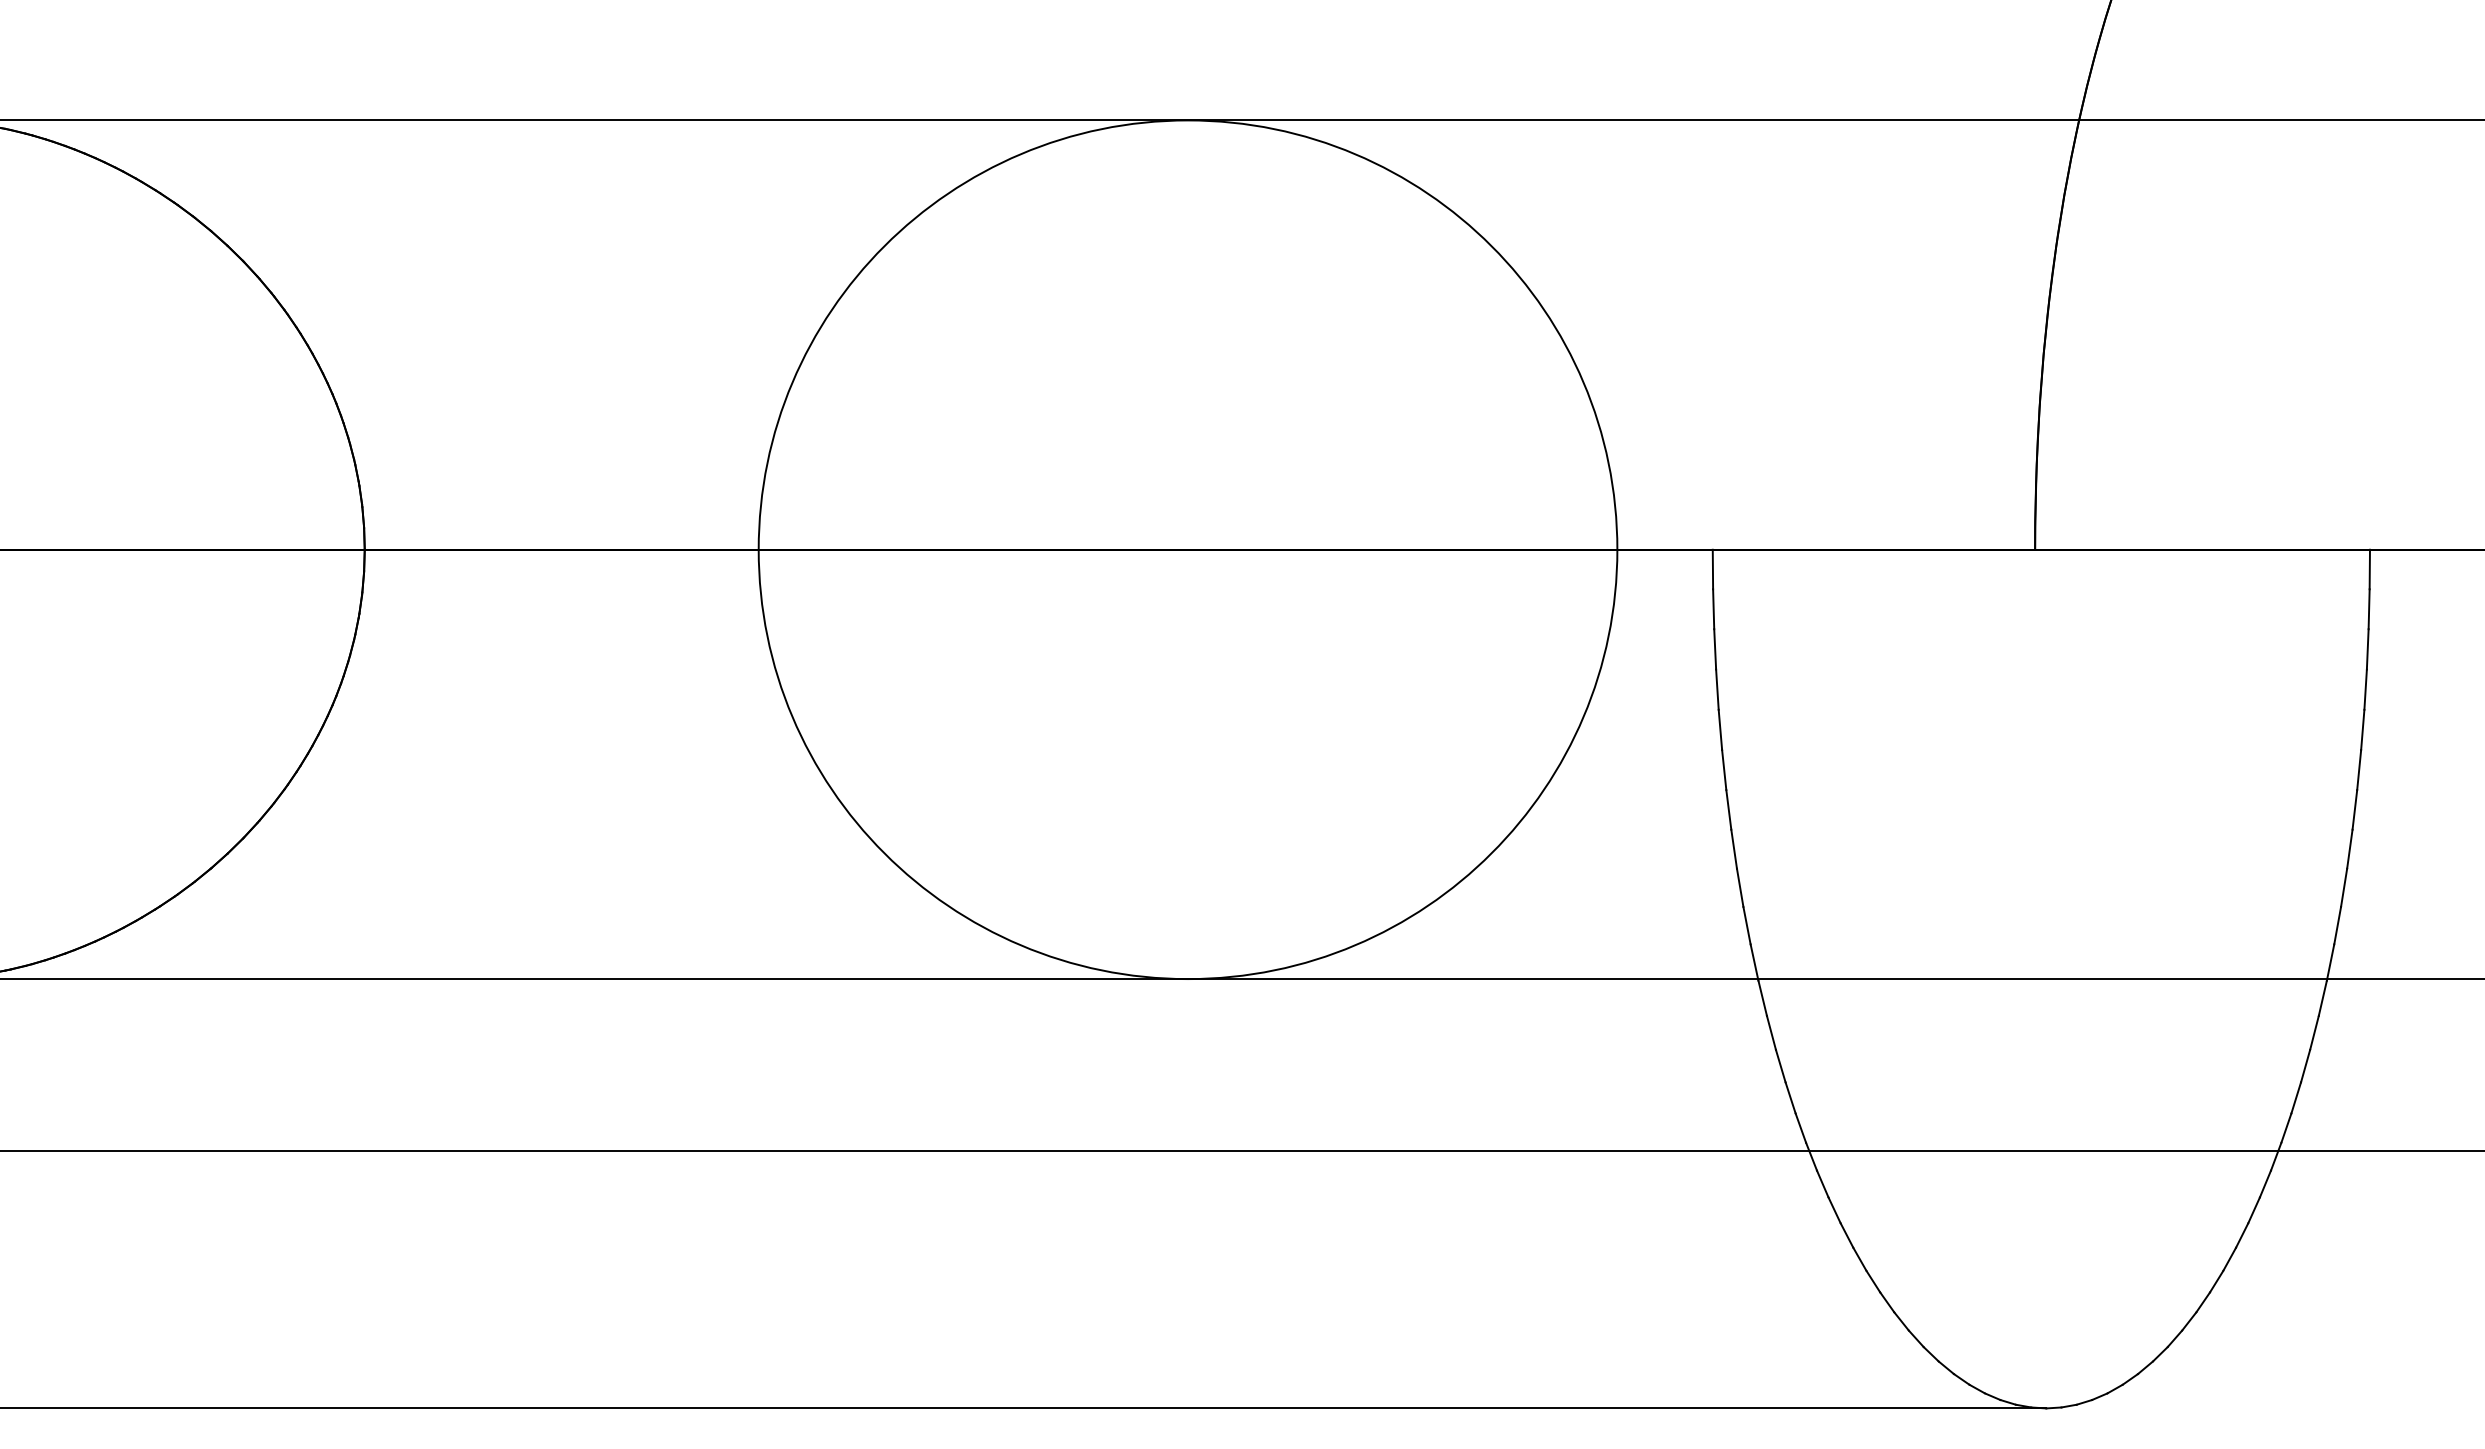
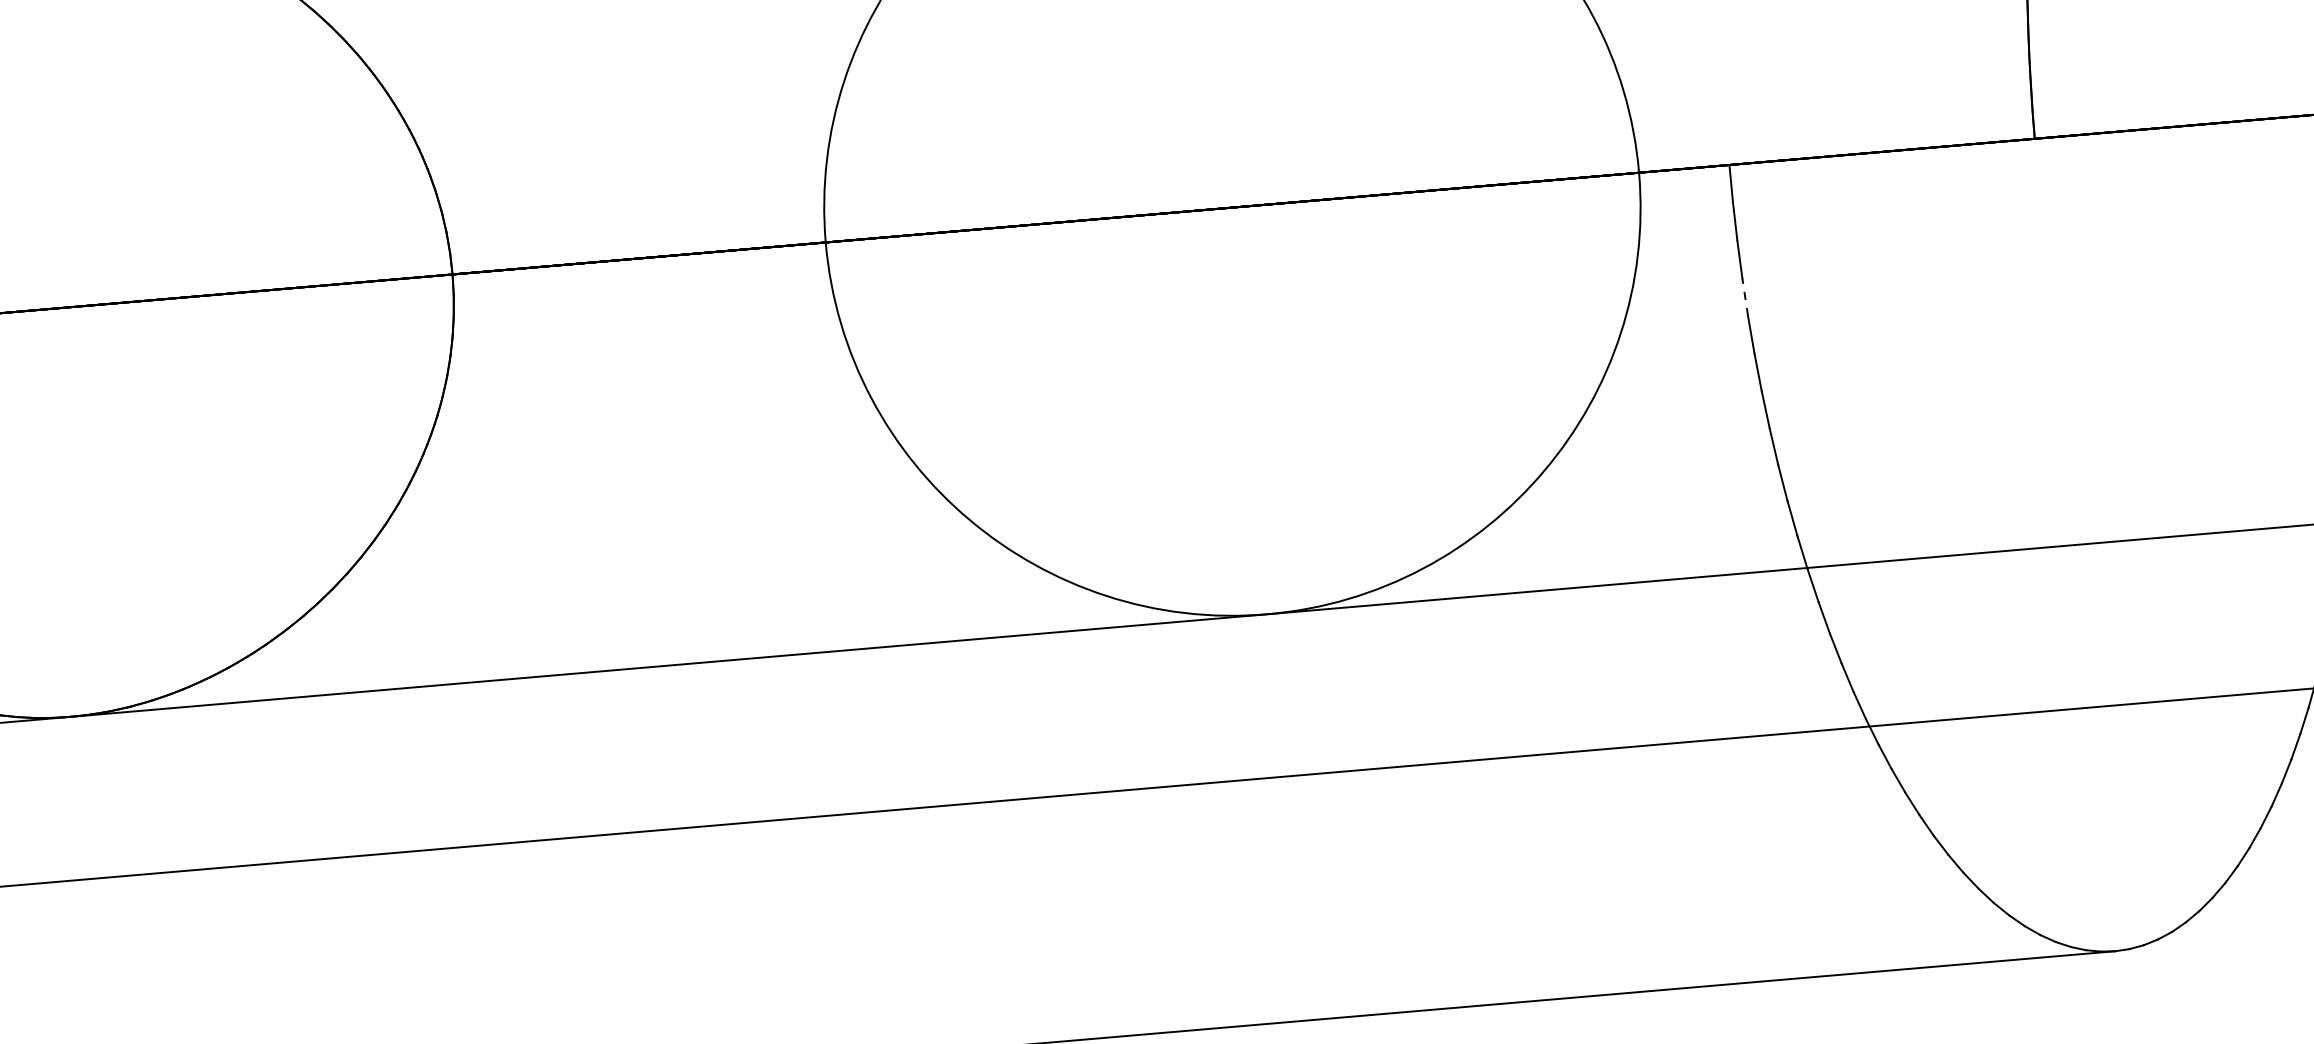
line: (1717, 689) -> (1745, 296), solid -> dashed

